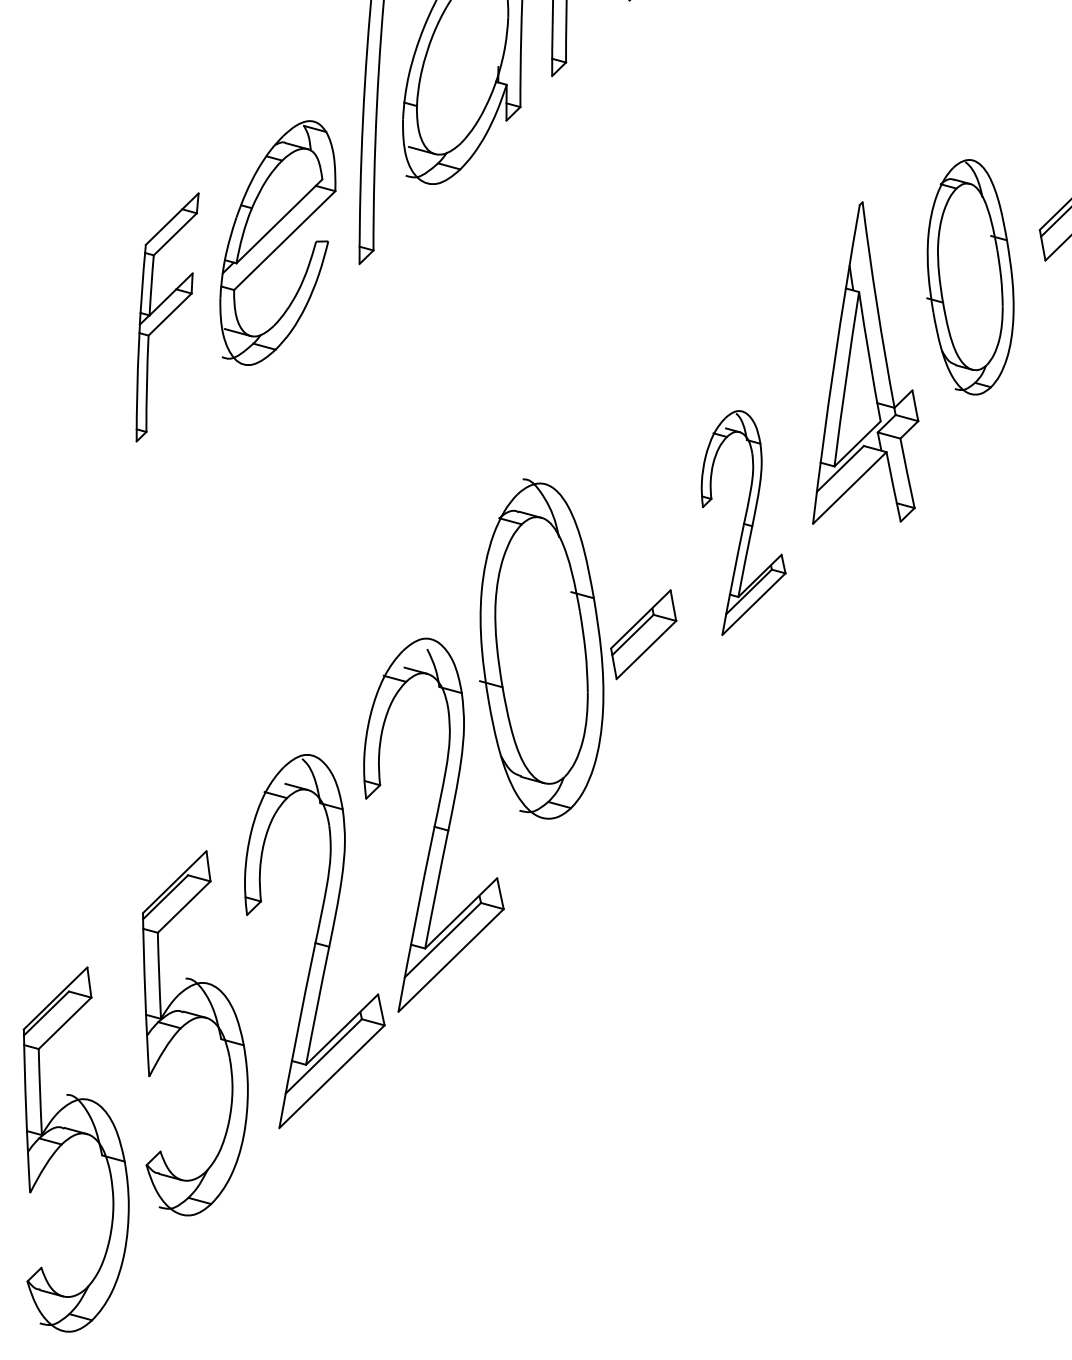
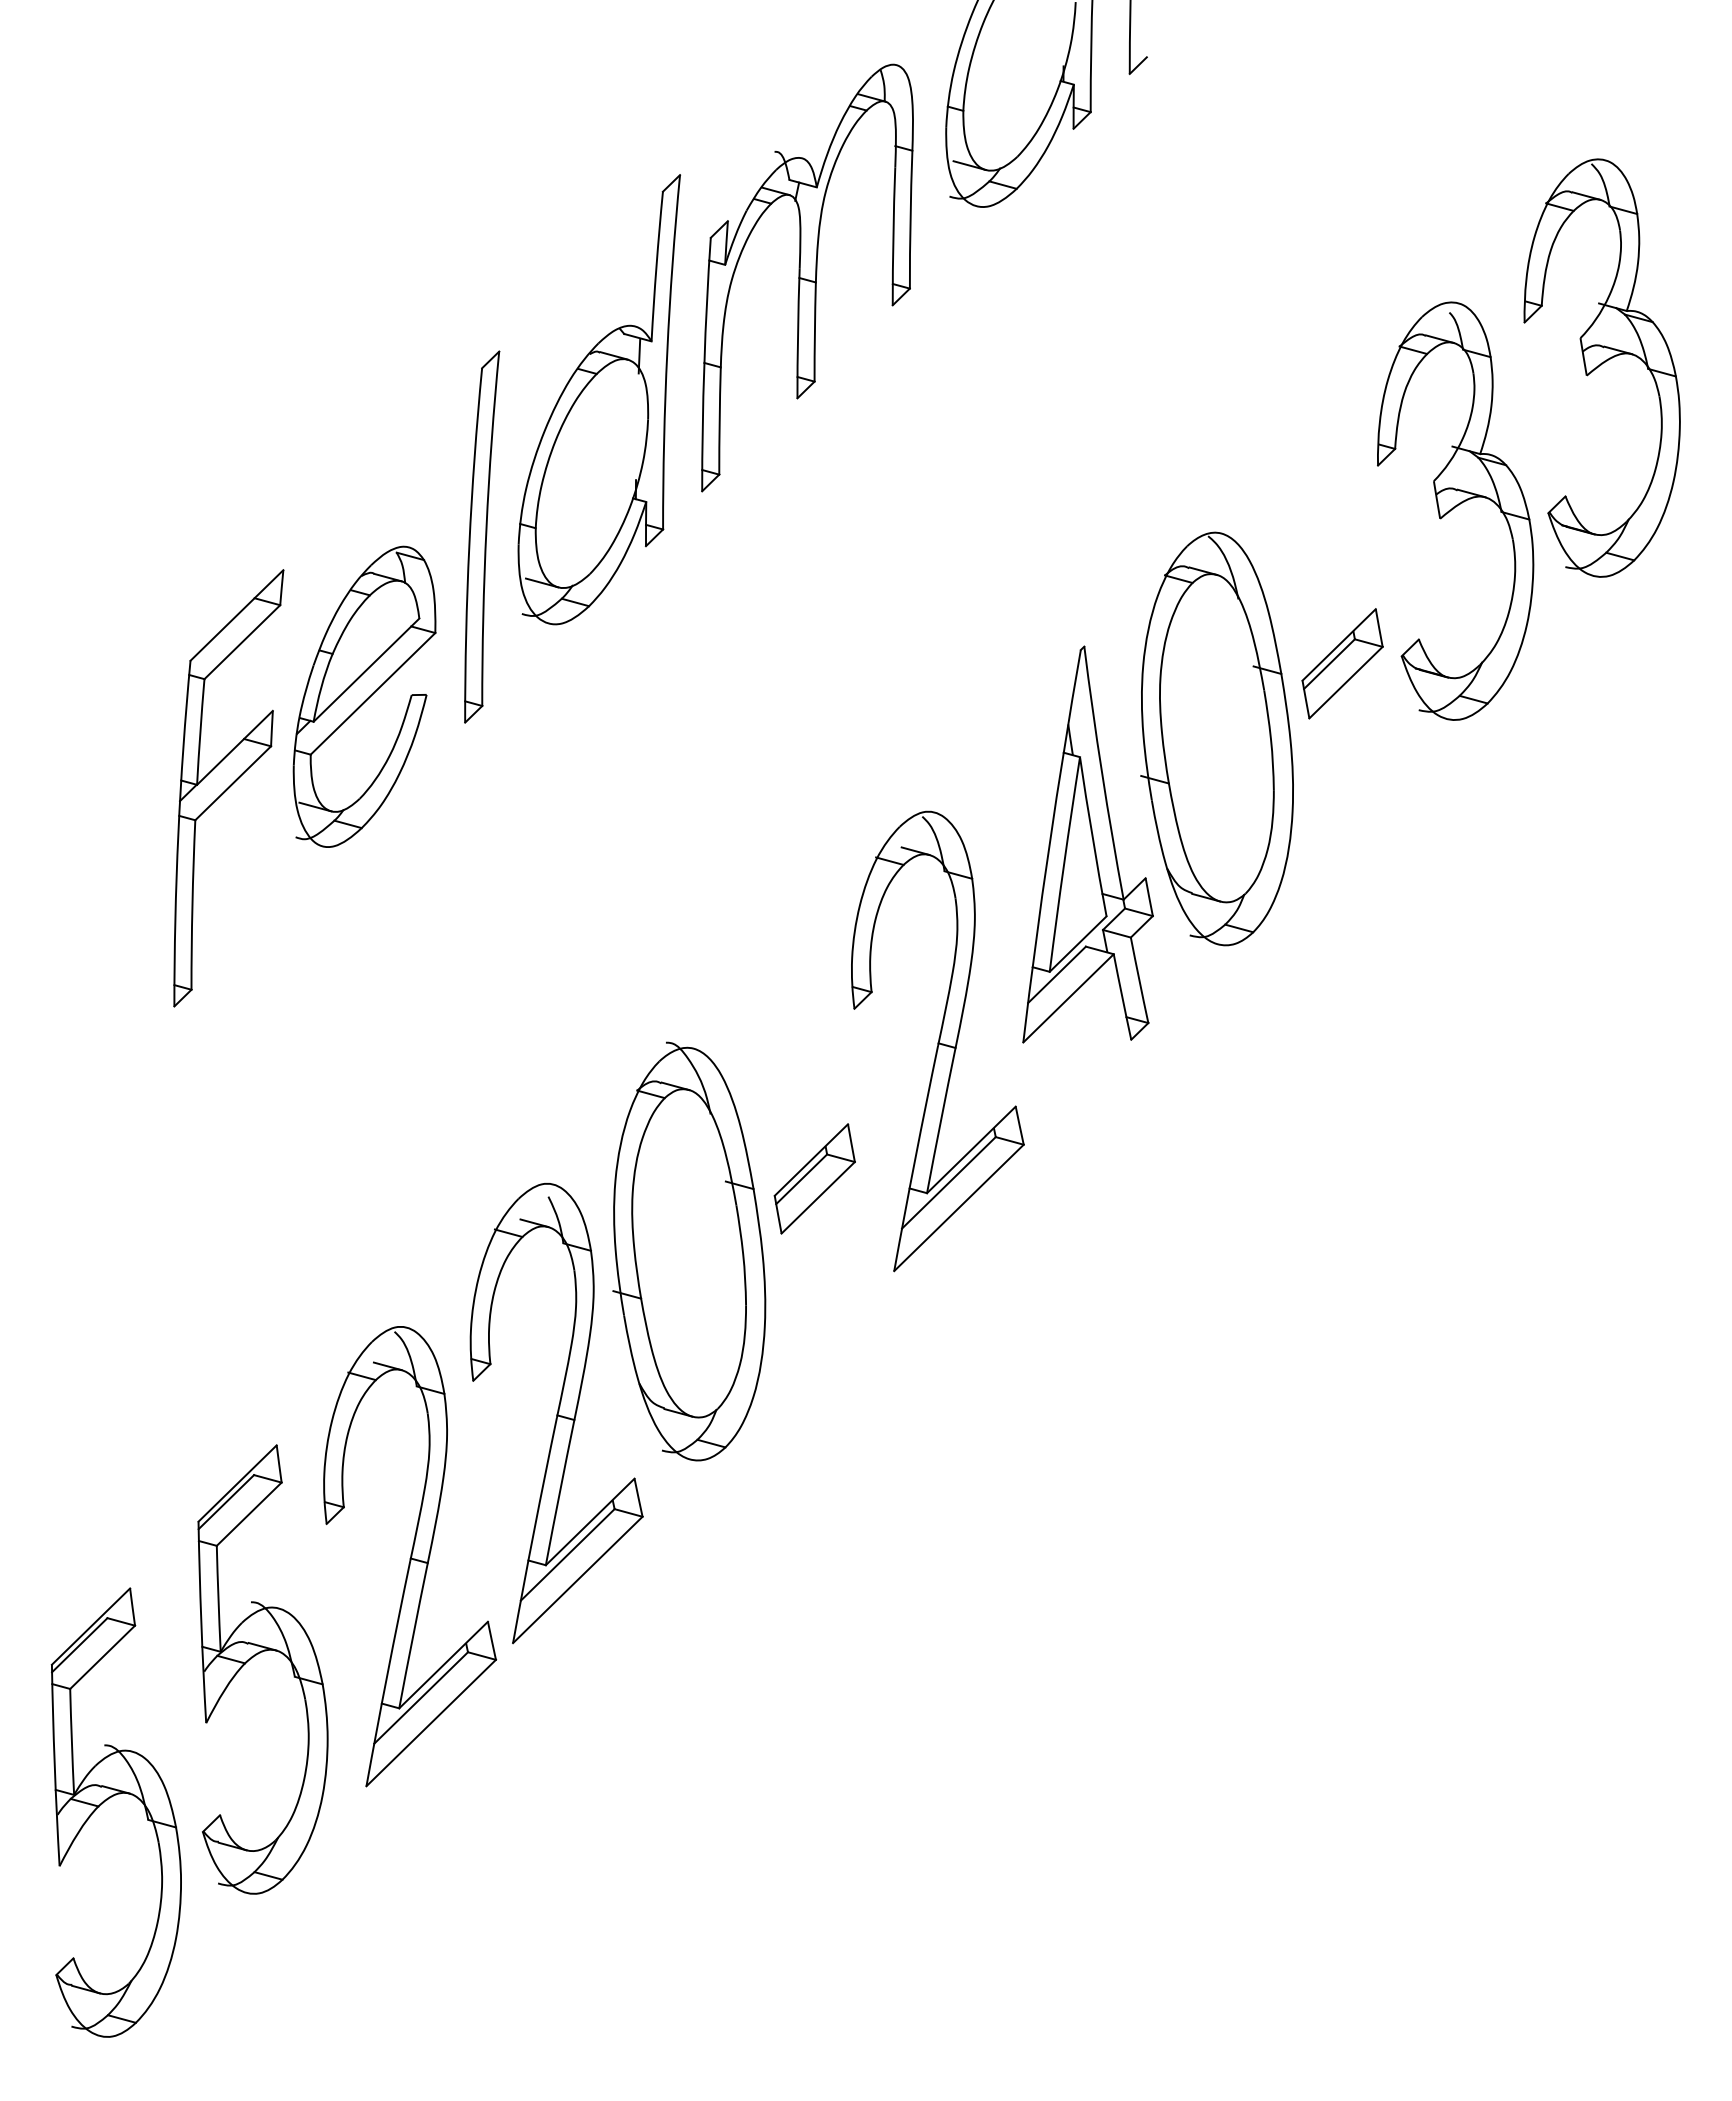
part: (969, 276) -> (1216, 738), size x1.43
part: (167, 317) -> (228, 788), size x1.43
part: (743, 523) -> (937, 1041), size x1.67
part: (541, 648) -> (689, 1251), moved

